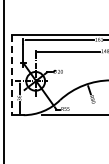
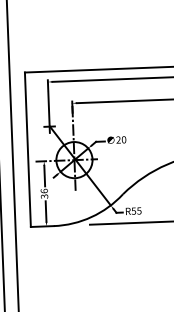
line: (11, 75) -> (27, 150), dashed -> solid

